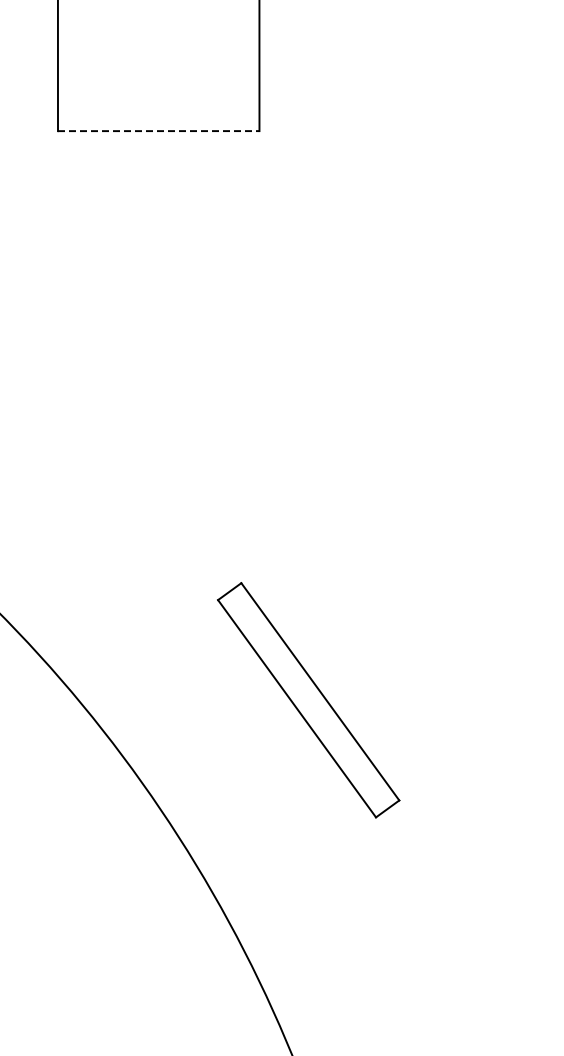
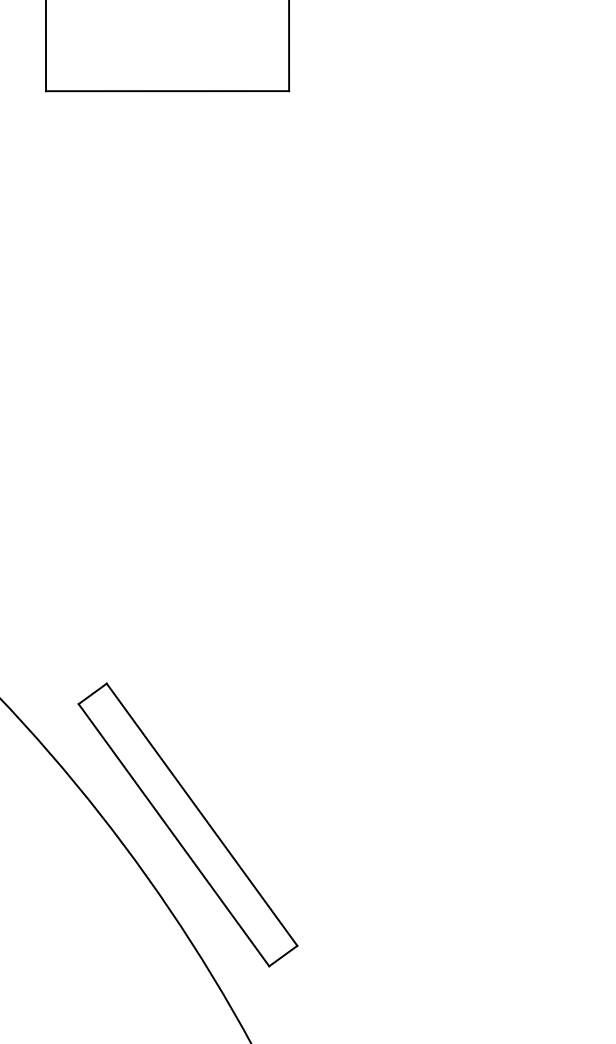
line: (158, 131) -> (167, 91), dashed -> solid
part: (308, 700) -> (187, 825), moved

